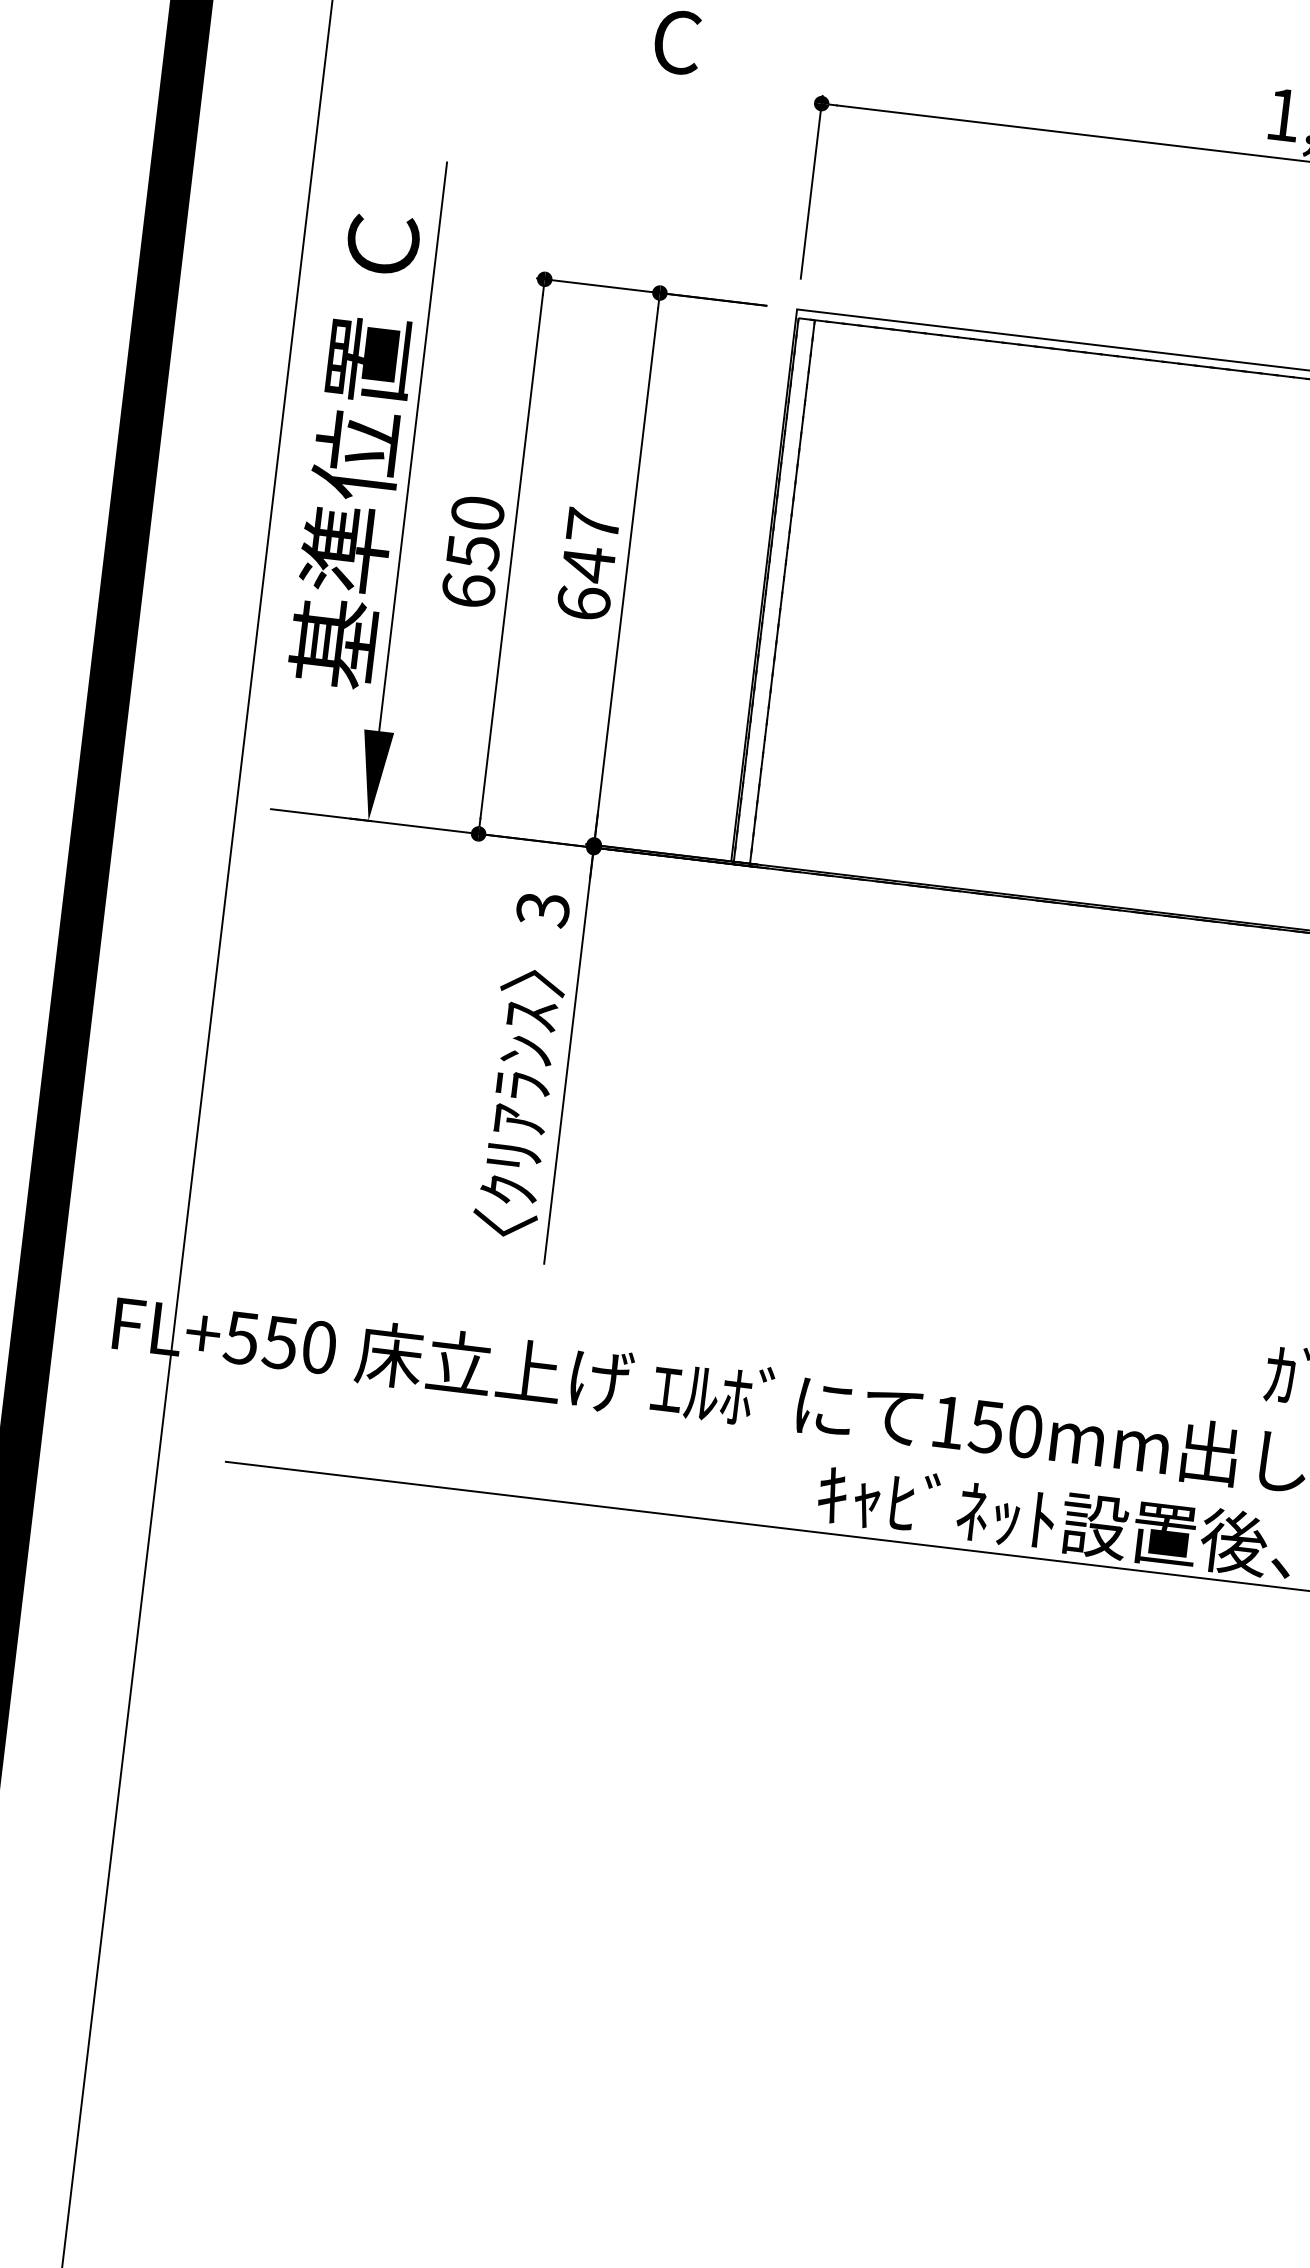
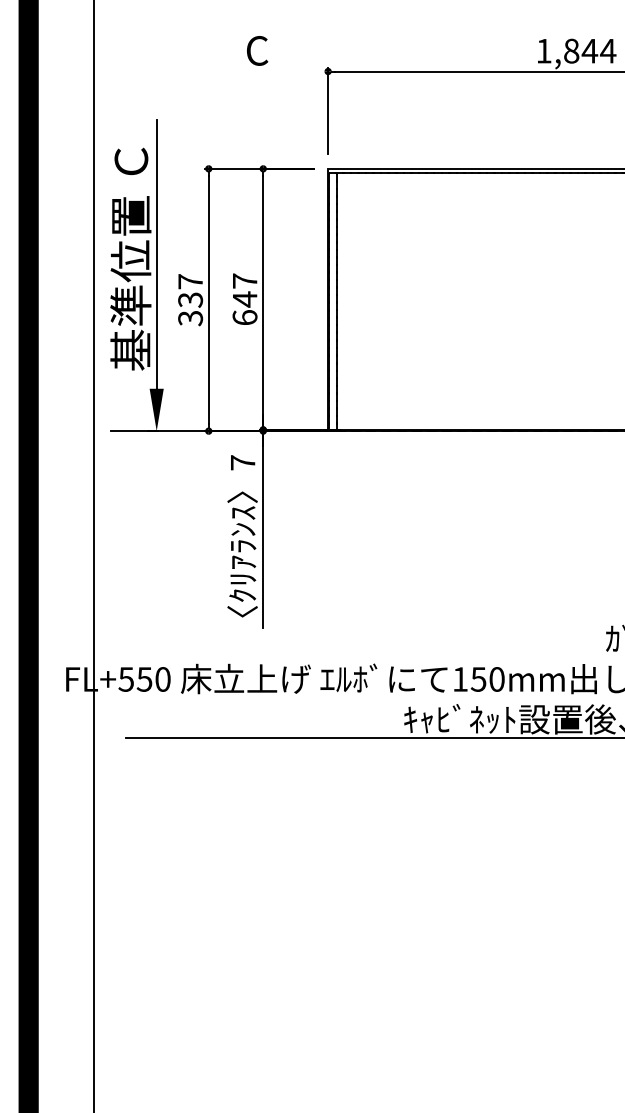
text: (472, 553) -> (190, 300), 650 -> 337
text: (542, 908) -> (242, 462), 3 -> 7

